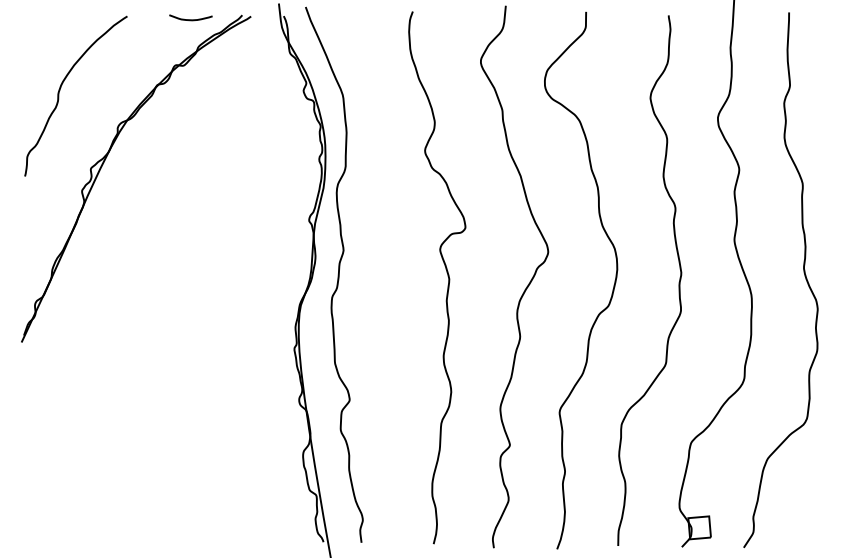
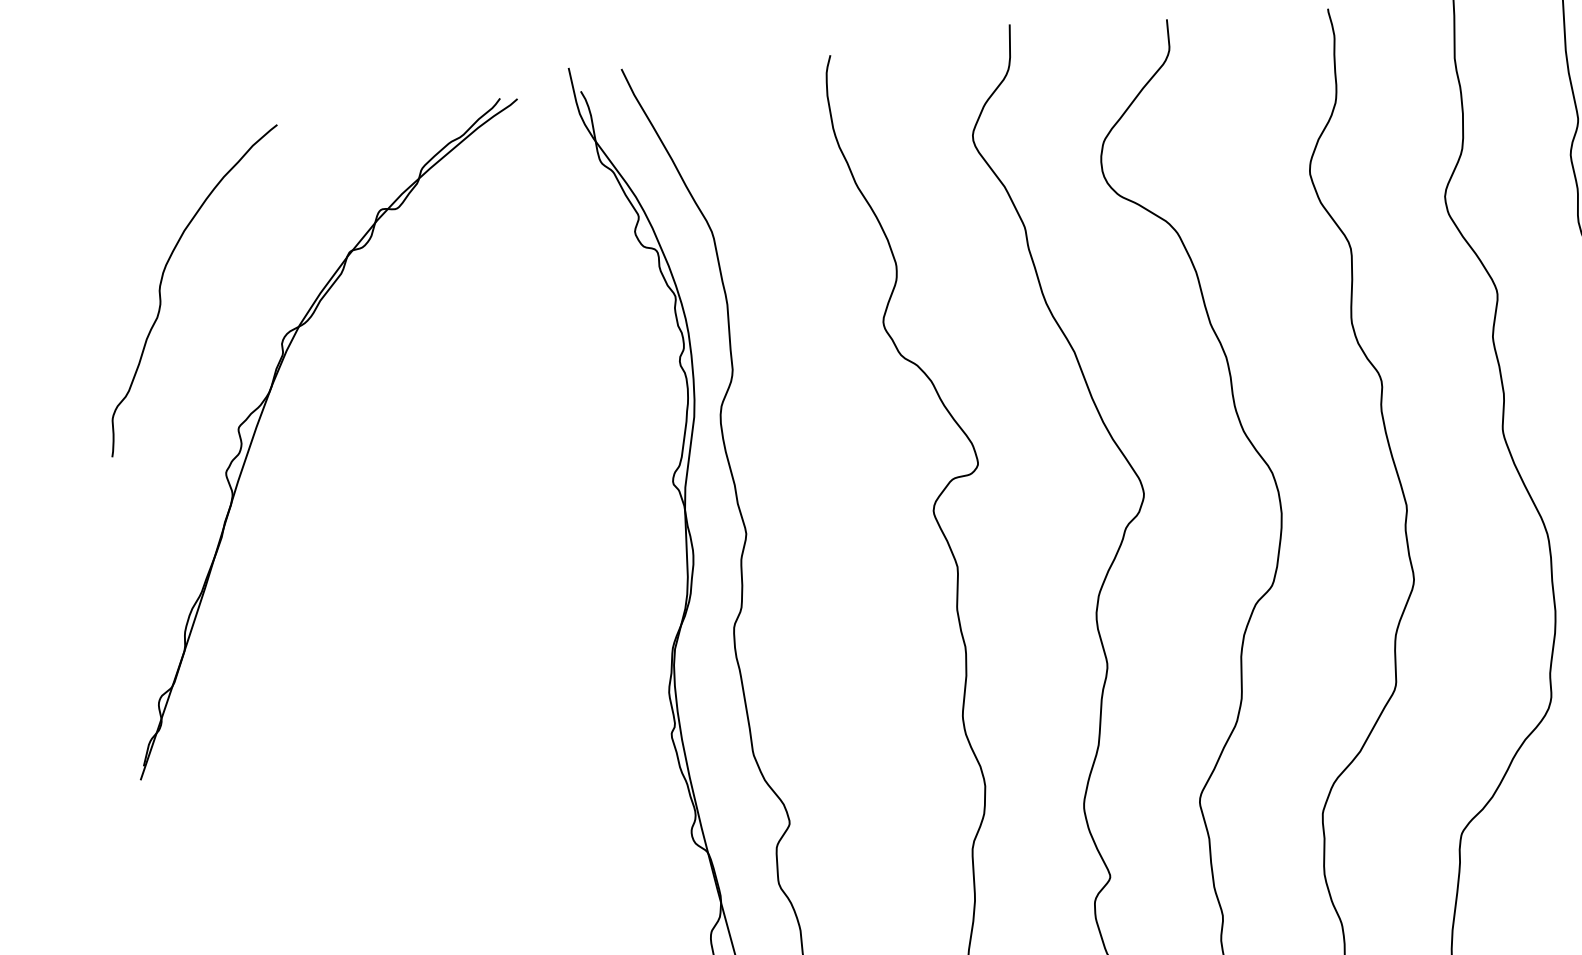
curve: (190, 19) -> (400, 117), removed

